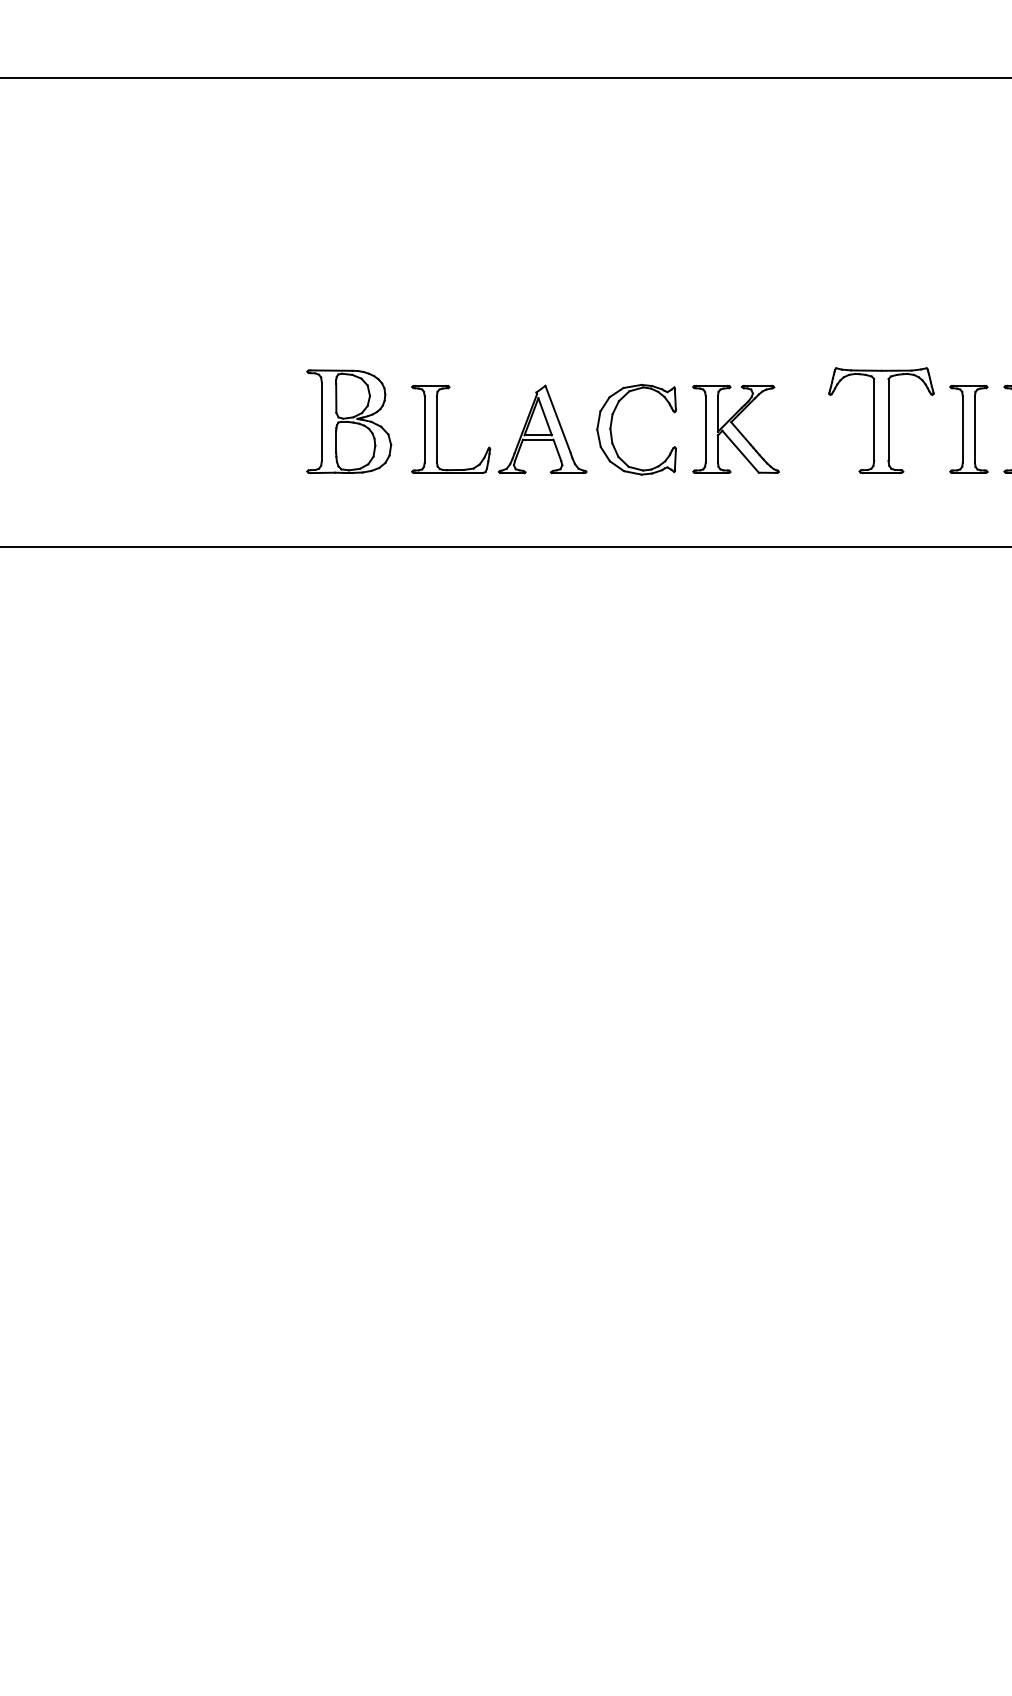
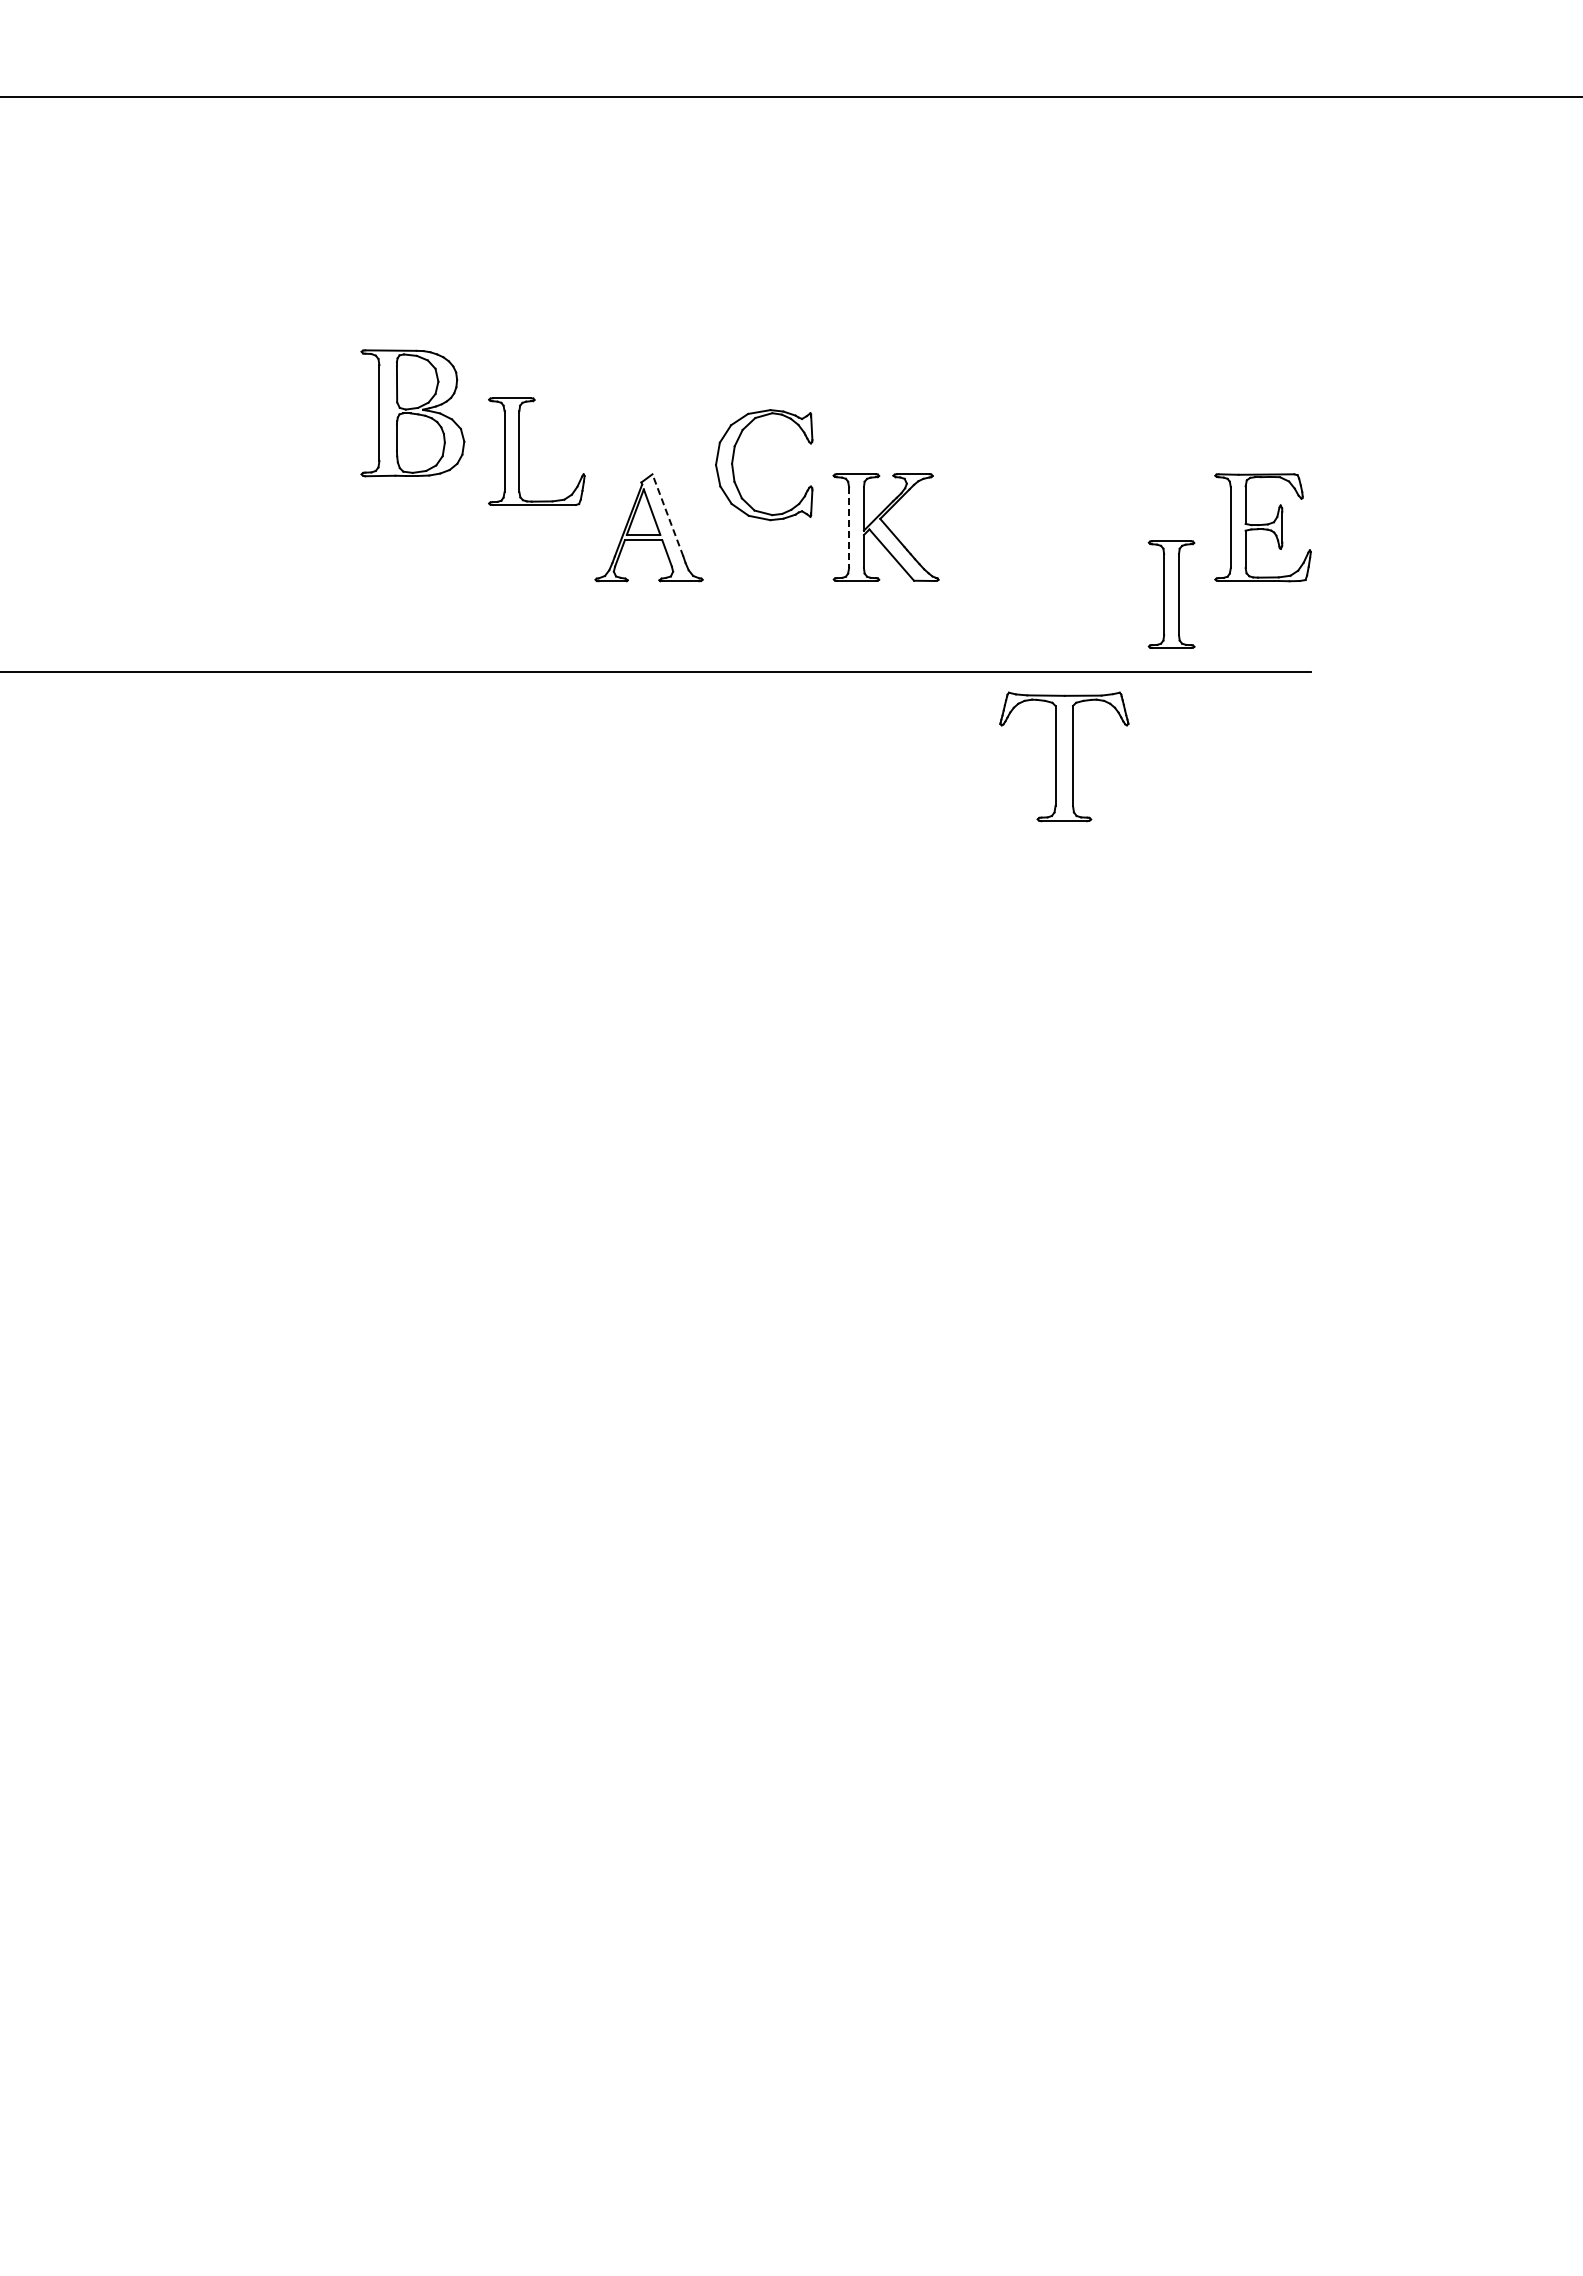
line: (557, 419) -> (667, 515), solid -> dashed
part: (881, 420) -> (1064, 756), moved
part: (348, 421) -> (412, 413), moved
part: (436, 429) -> (519, 451), moved
line: (706, 429) -> (849, 527), solid -> dashed
part: (968, 429) -> (1171, 594), moved
part: (612, 435) -> (734, 472), moved

